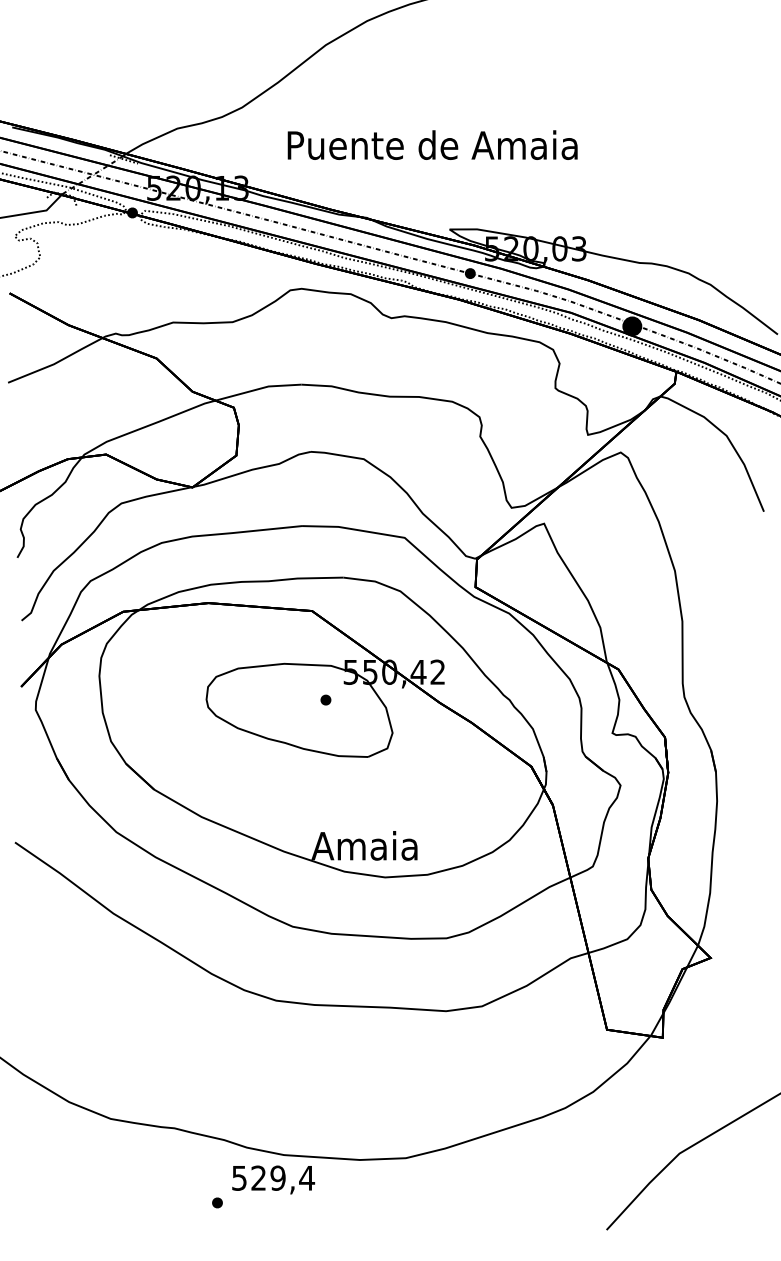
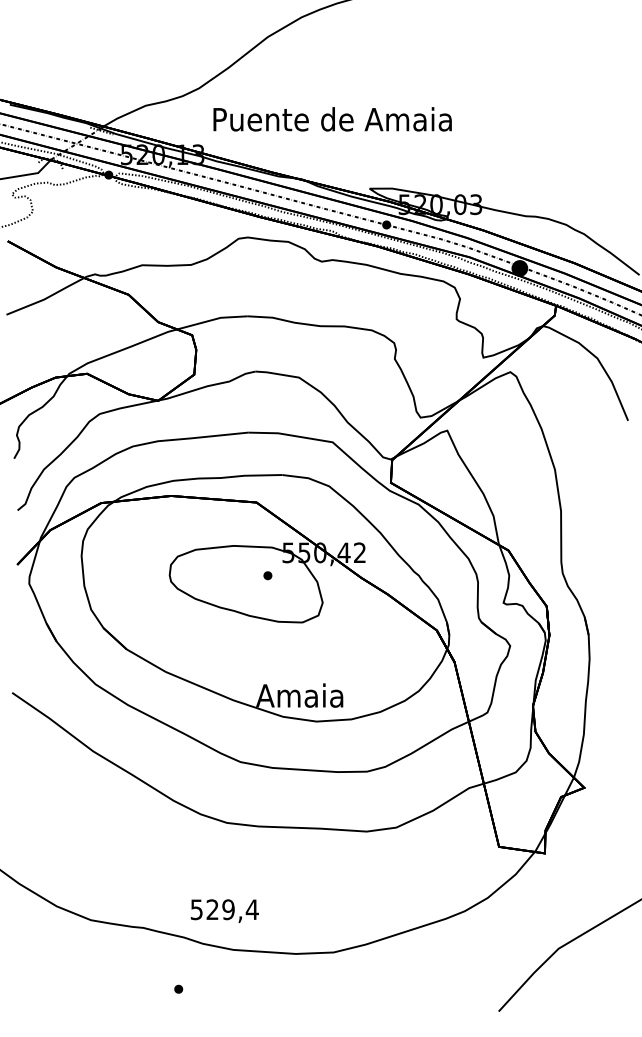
text: (432, 144) -> (332, 118), moved
text: (273, 1179) -> (224, 910), moved

